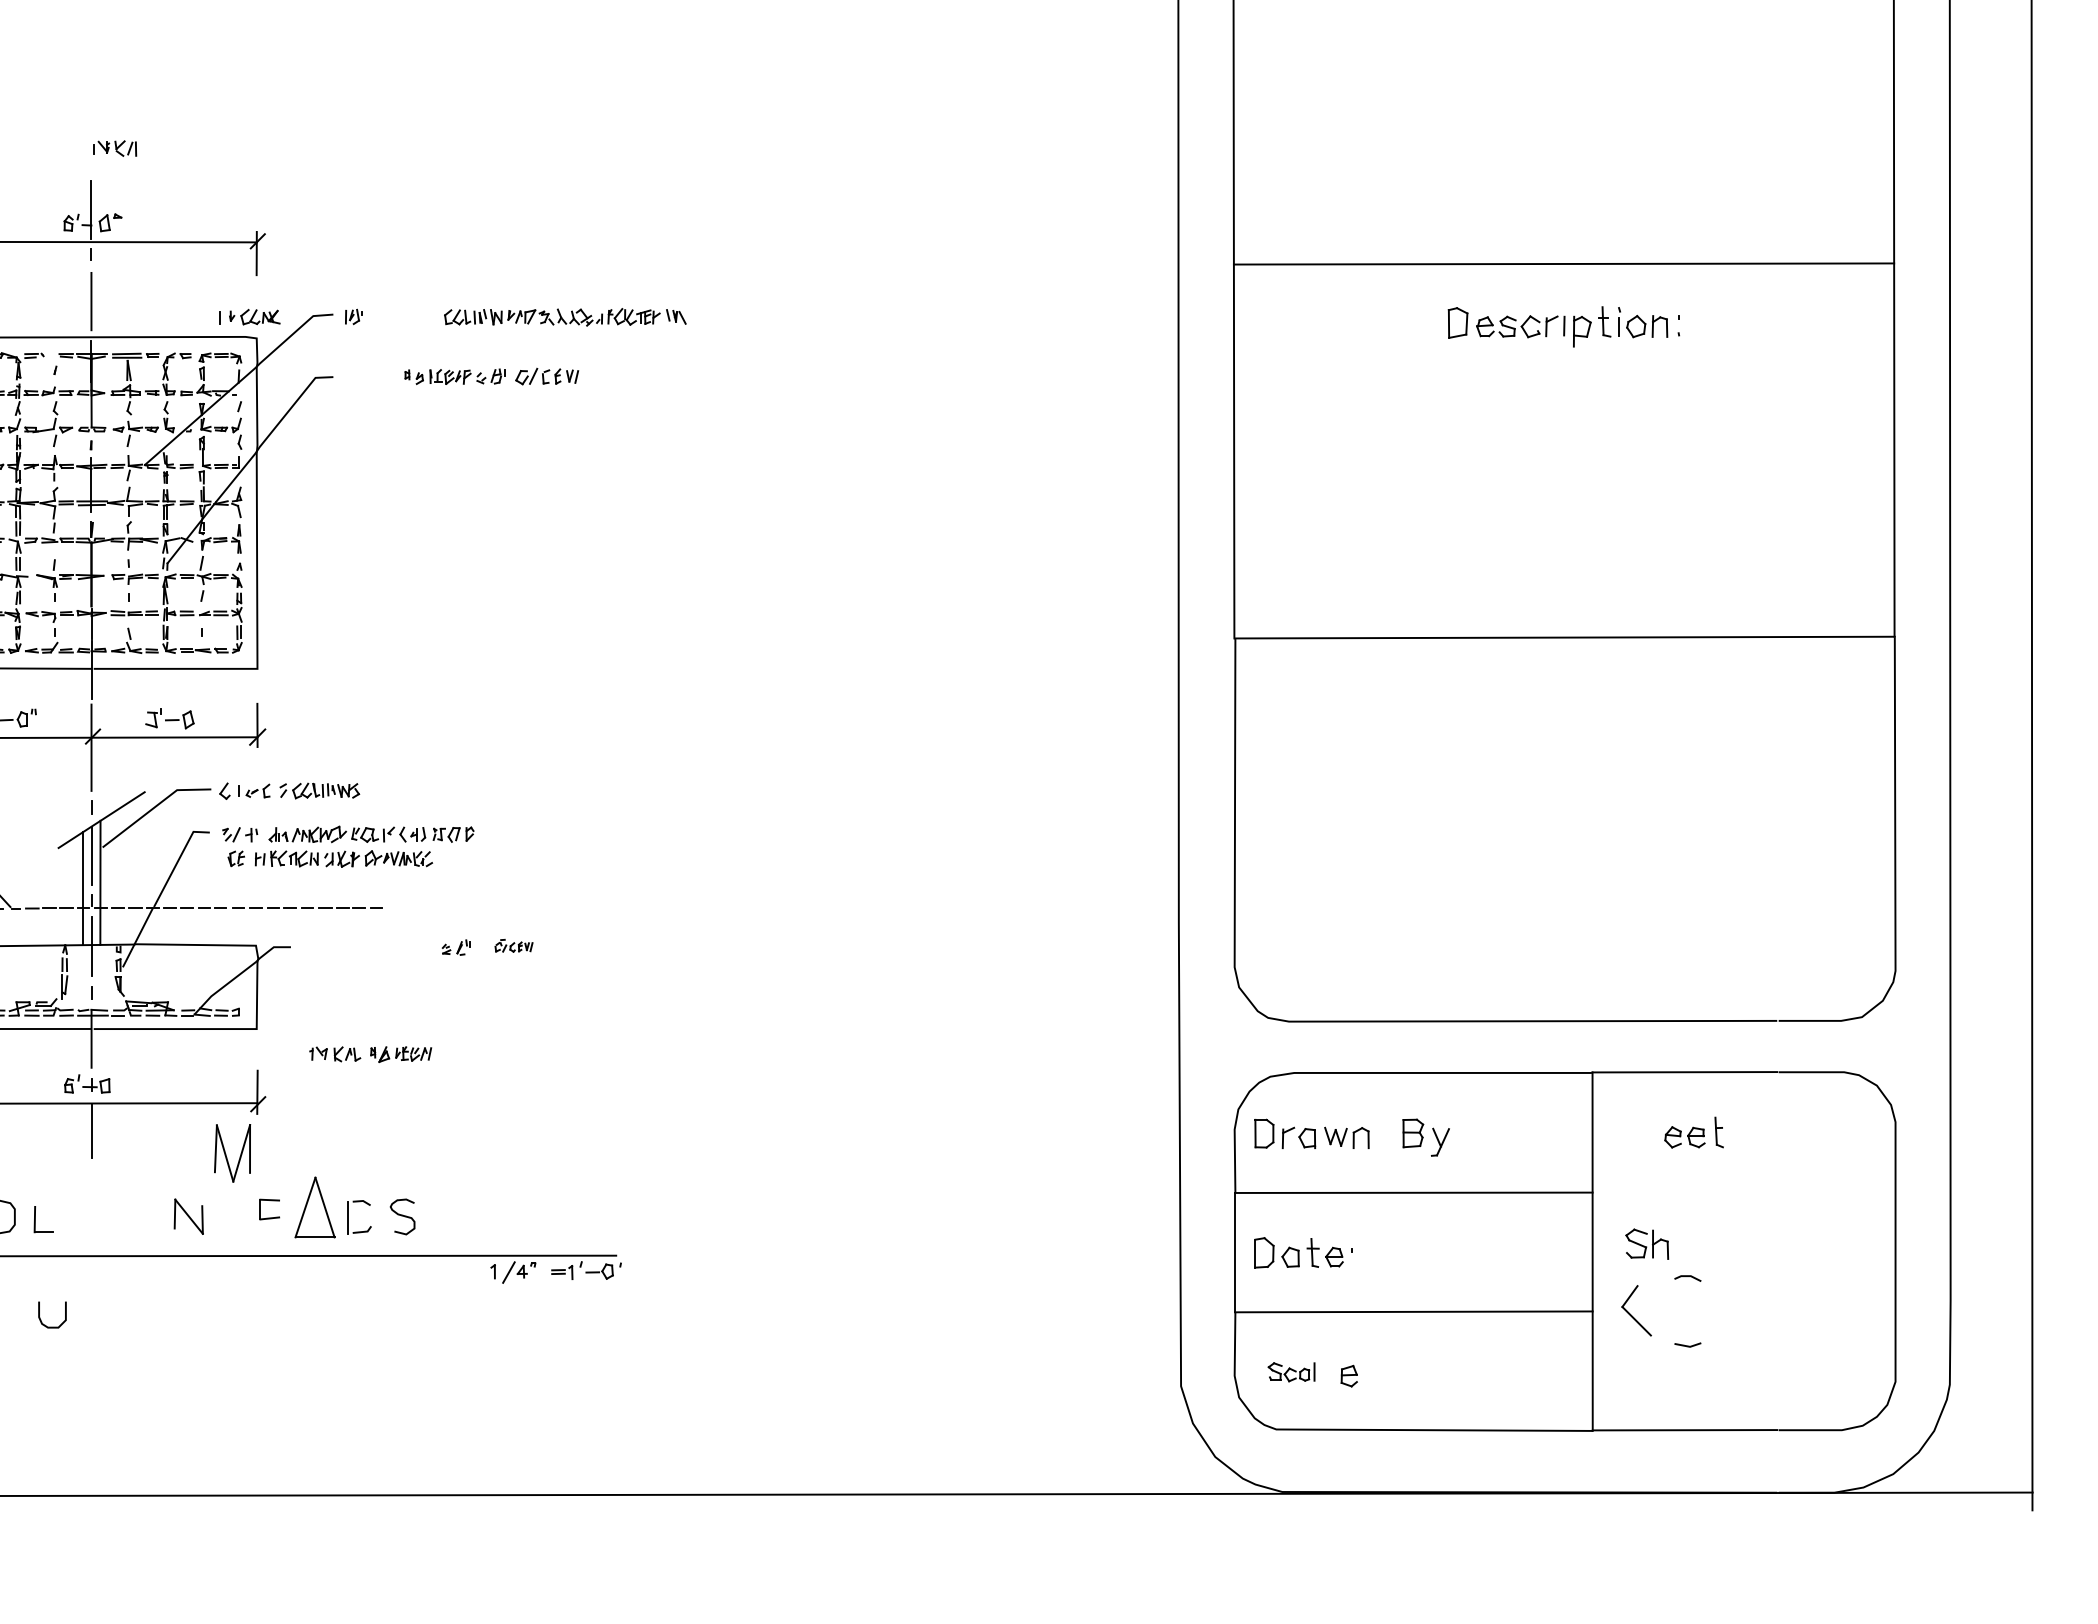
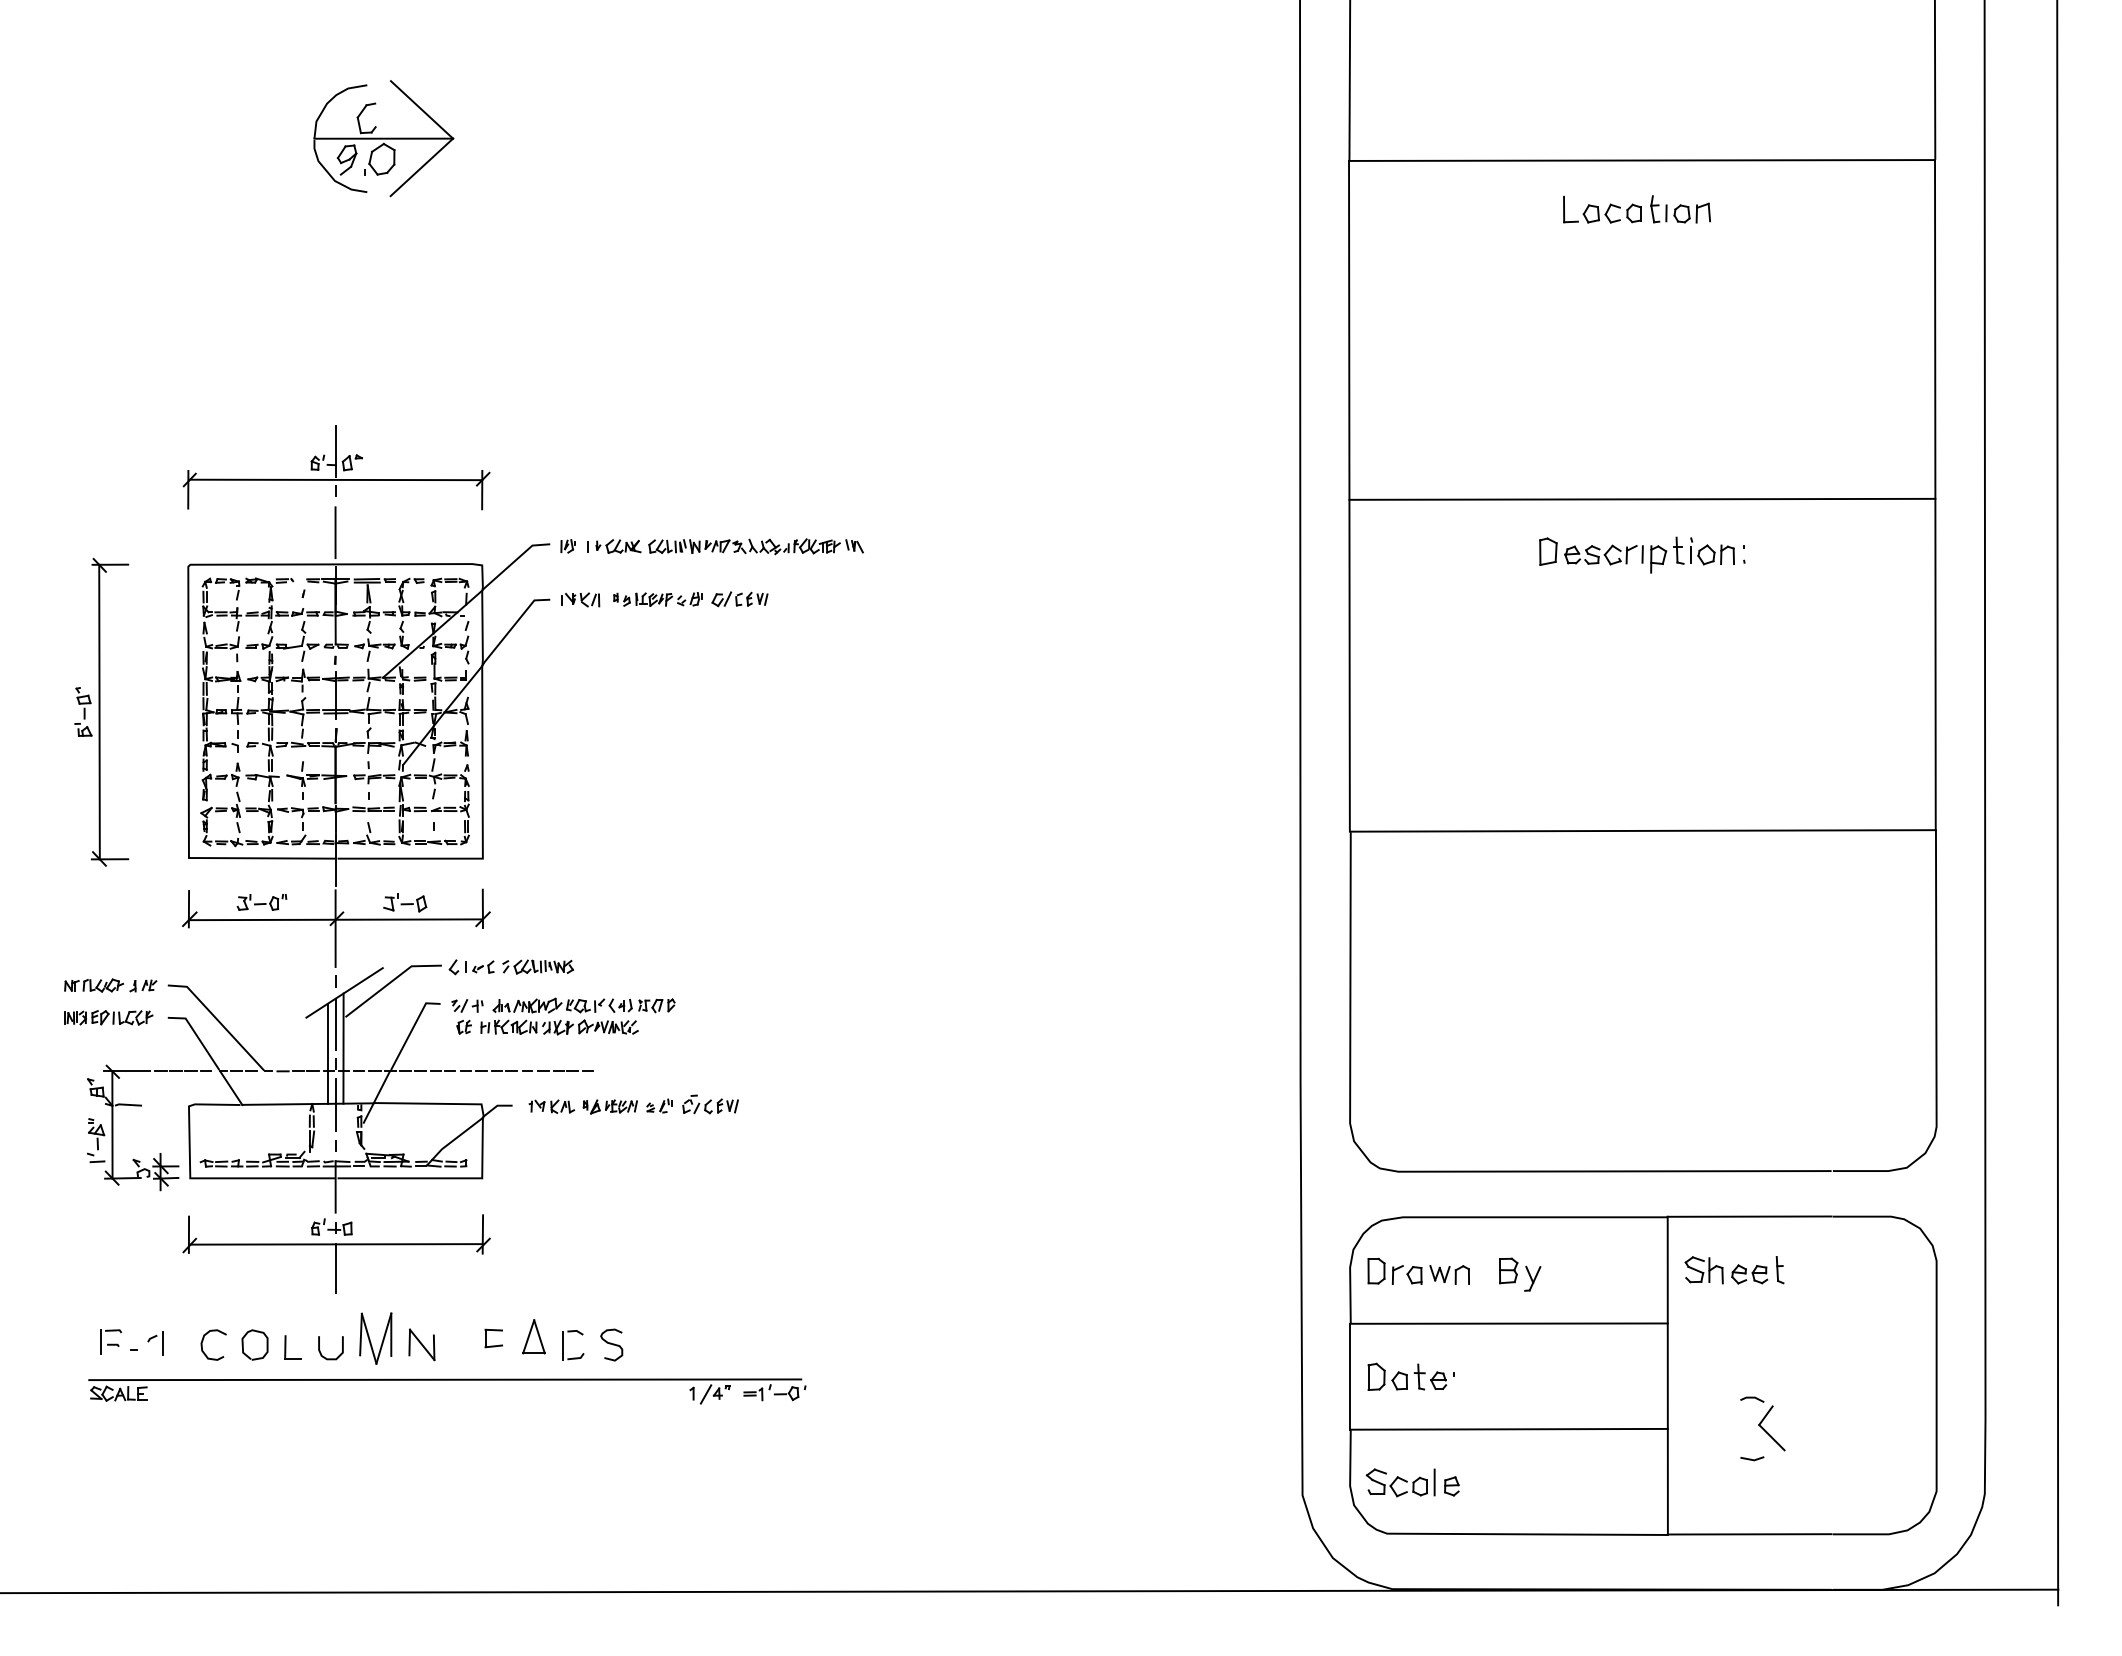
part: (115, 148) -> (580, 599), moved
part: (250, 317) -> (614, 546), moved
part: (513, 945) -> (710, 1104), size x1.67
part: (369, 1054) -> (582, 1106), moved
part: (232, 1153) -> (375, 1338), moved
part: (314, 1207) -> (533, 1336), size x0.62
part: (1646, 1244) -> (1703, 1270), moved
part: (1636, 1310) -> (1771, 1428), moved
curve: (41, 1319) -> (321, 1352), moved
part: (1291, 1371) -> (1400, 1482), size x1.67

